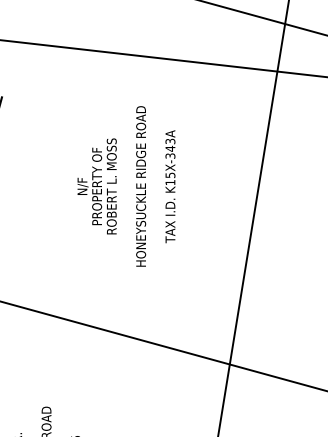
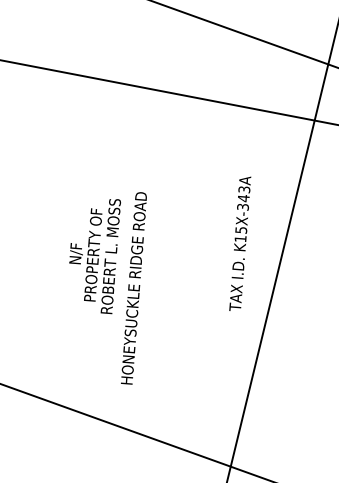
text: (96, 186) -> (92, 255), moved
text: (141, 186) -> (134, 288), moved
text: (170, 186) -> (240, 243), moved

